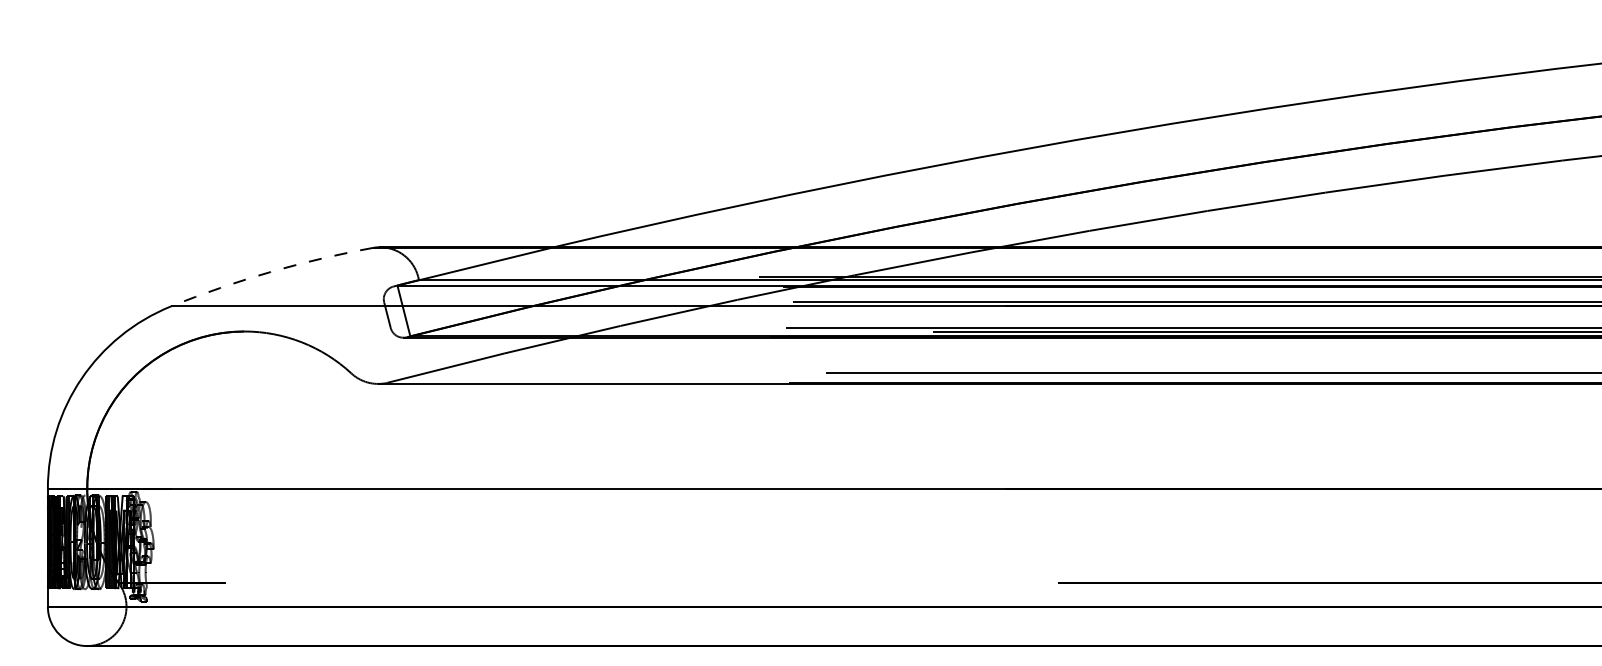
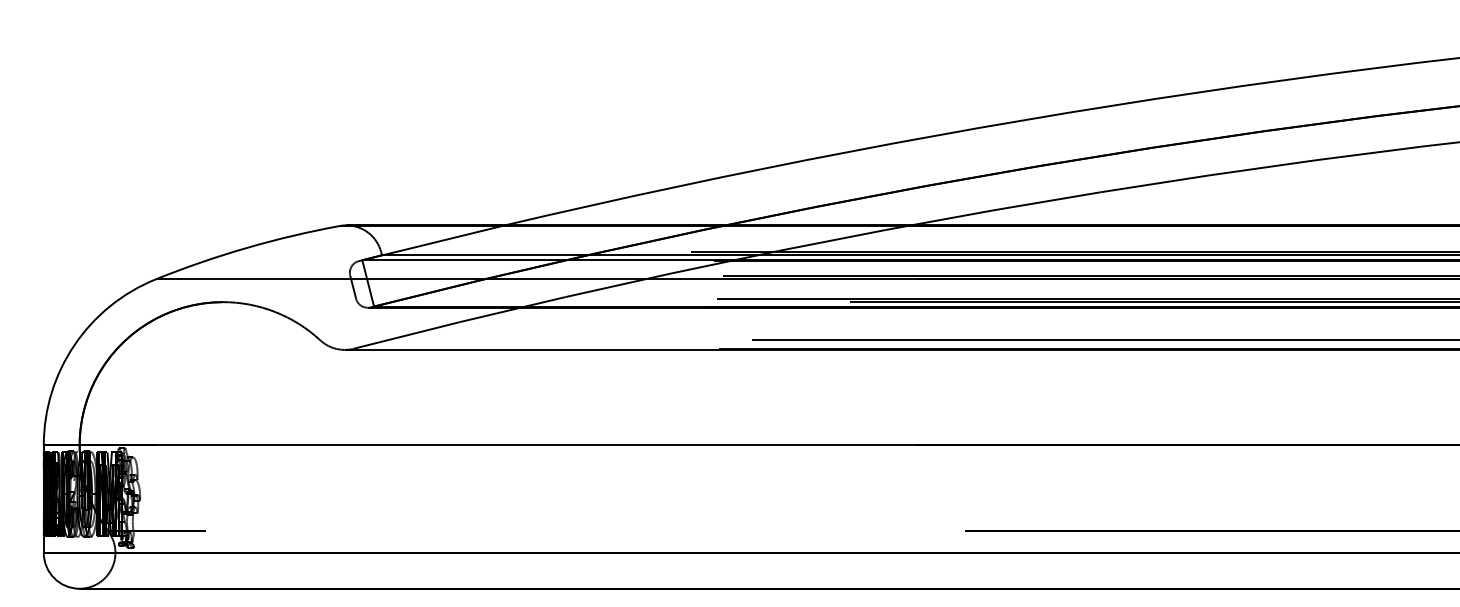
arc: (270, 271) -> (246, 247), dashed -> solid

